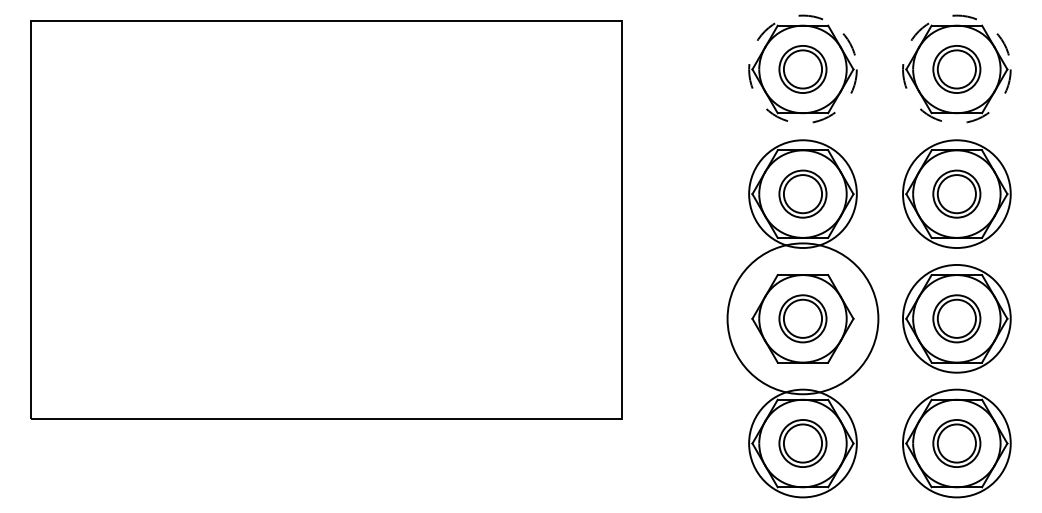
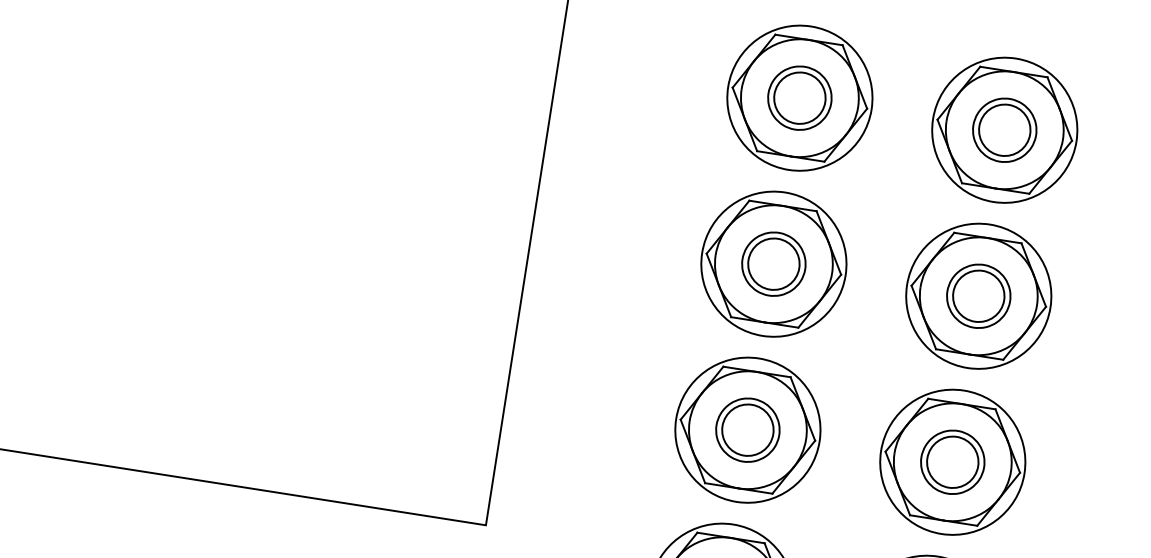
circle: (802, 69) -> (799, 98), dashed -> solid
circle: (956, 69) -> (1004, 130), dashed -> solid
circle: (802, 318) -> (747, 429), size x0.71

